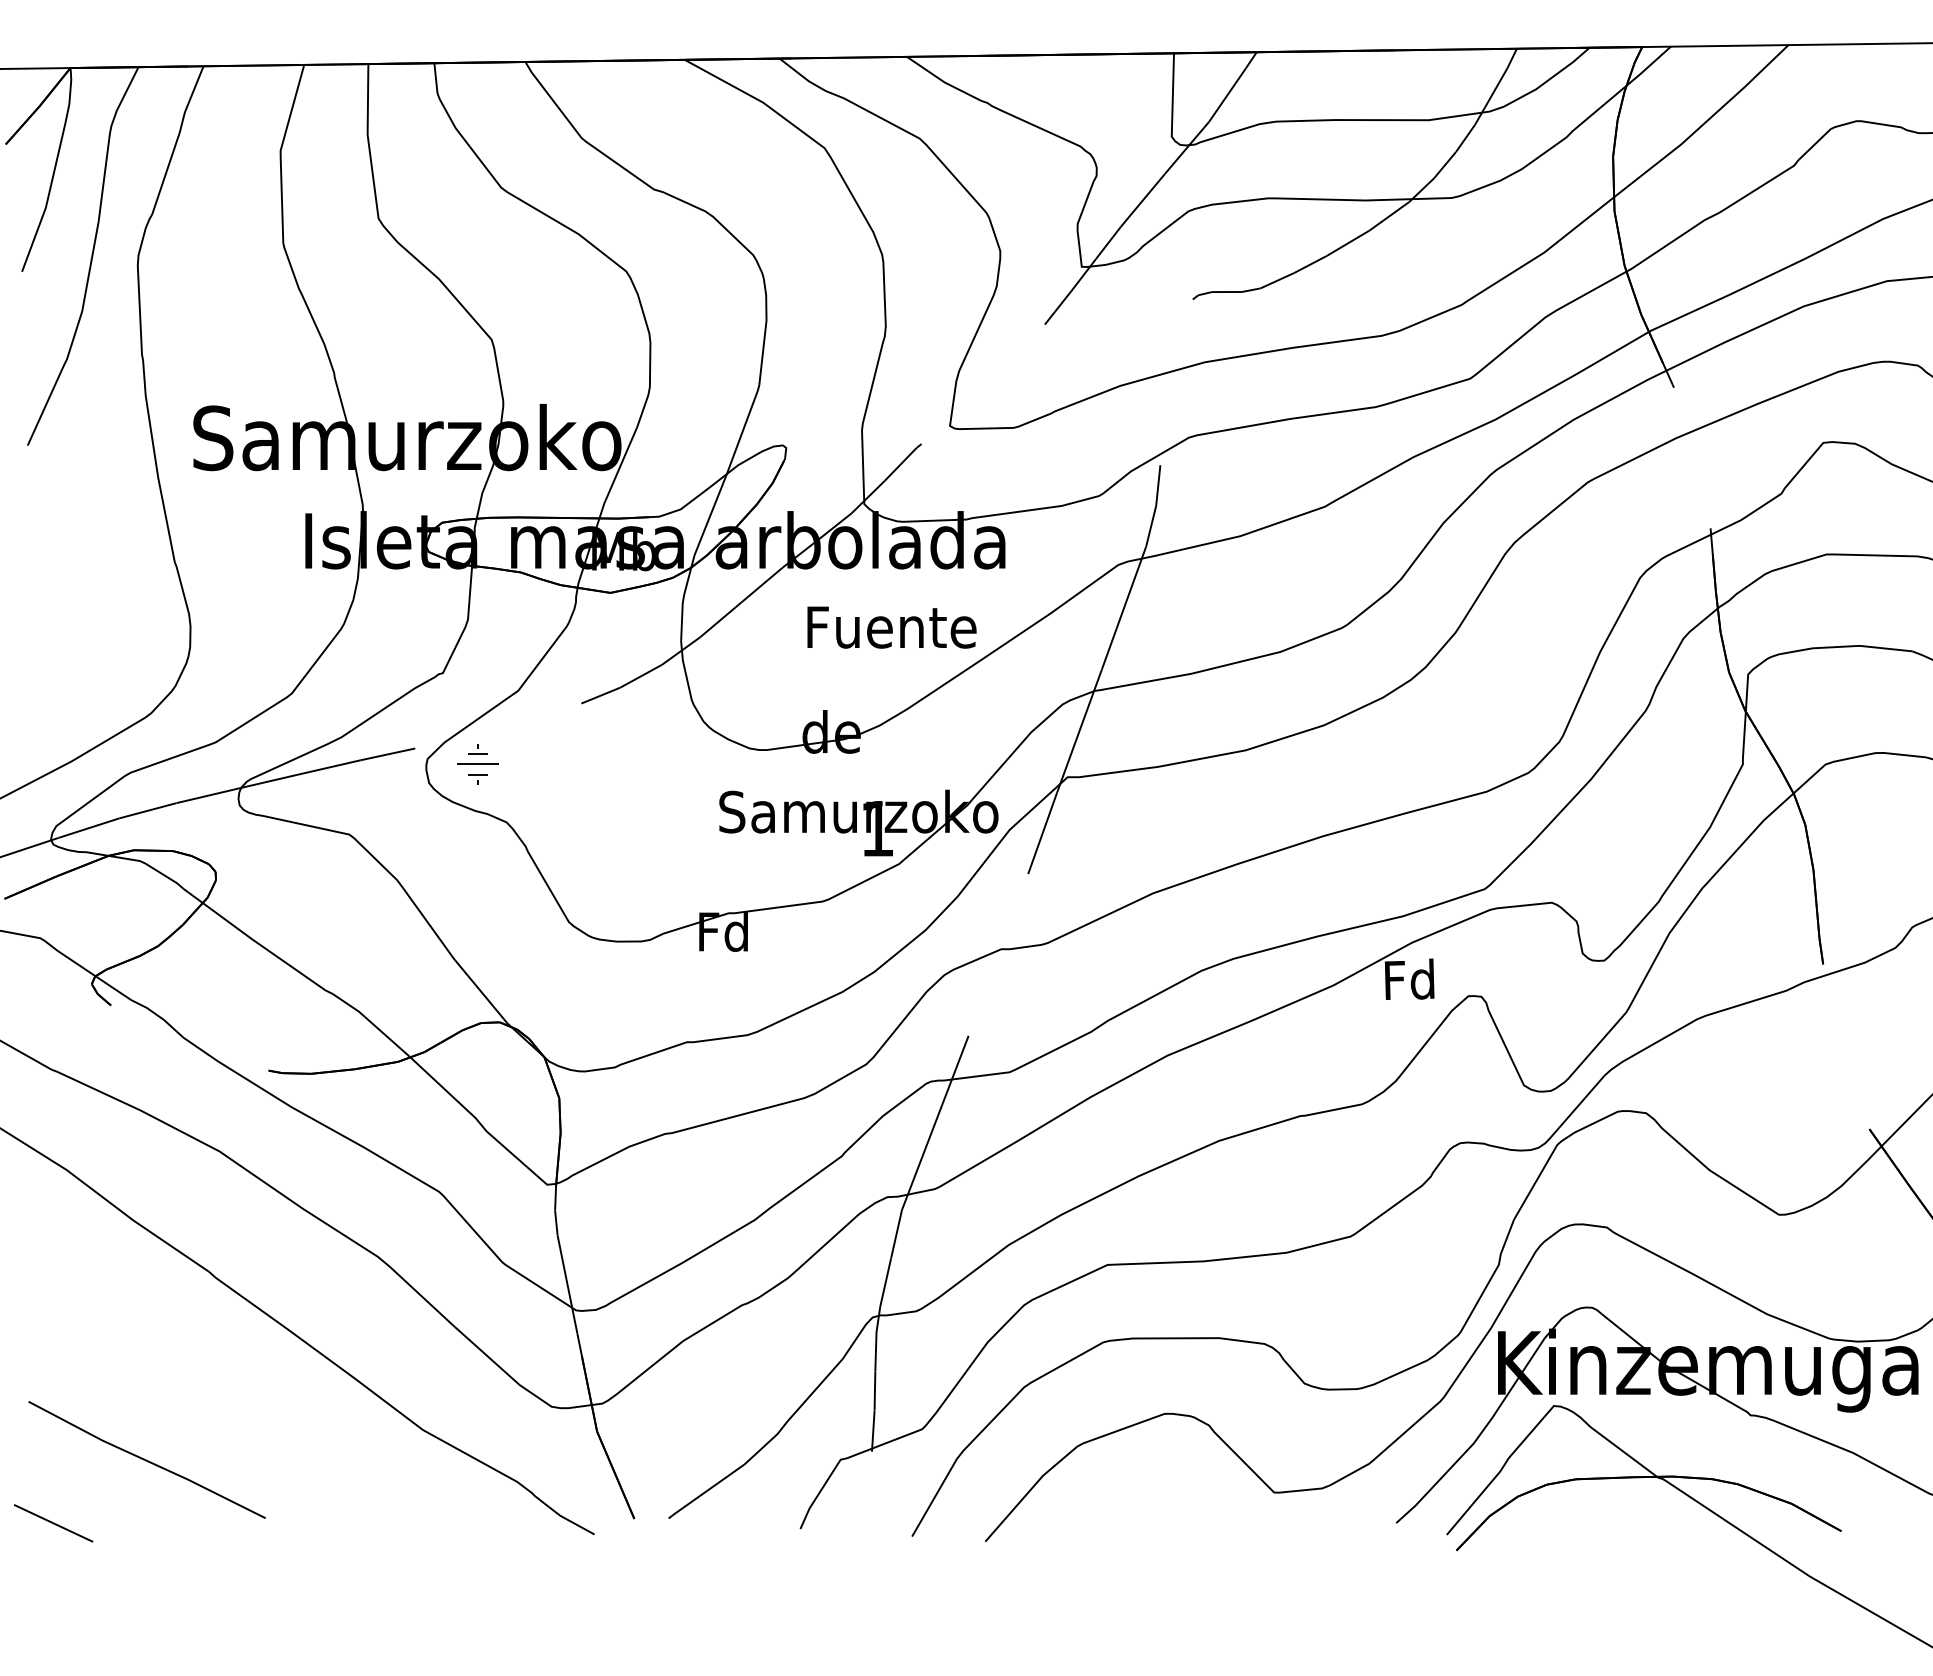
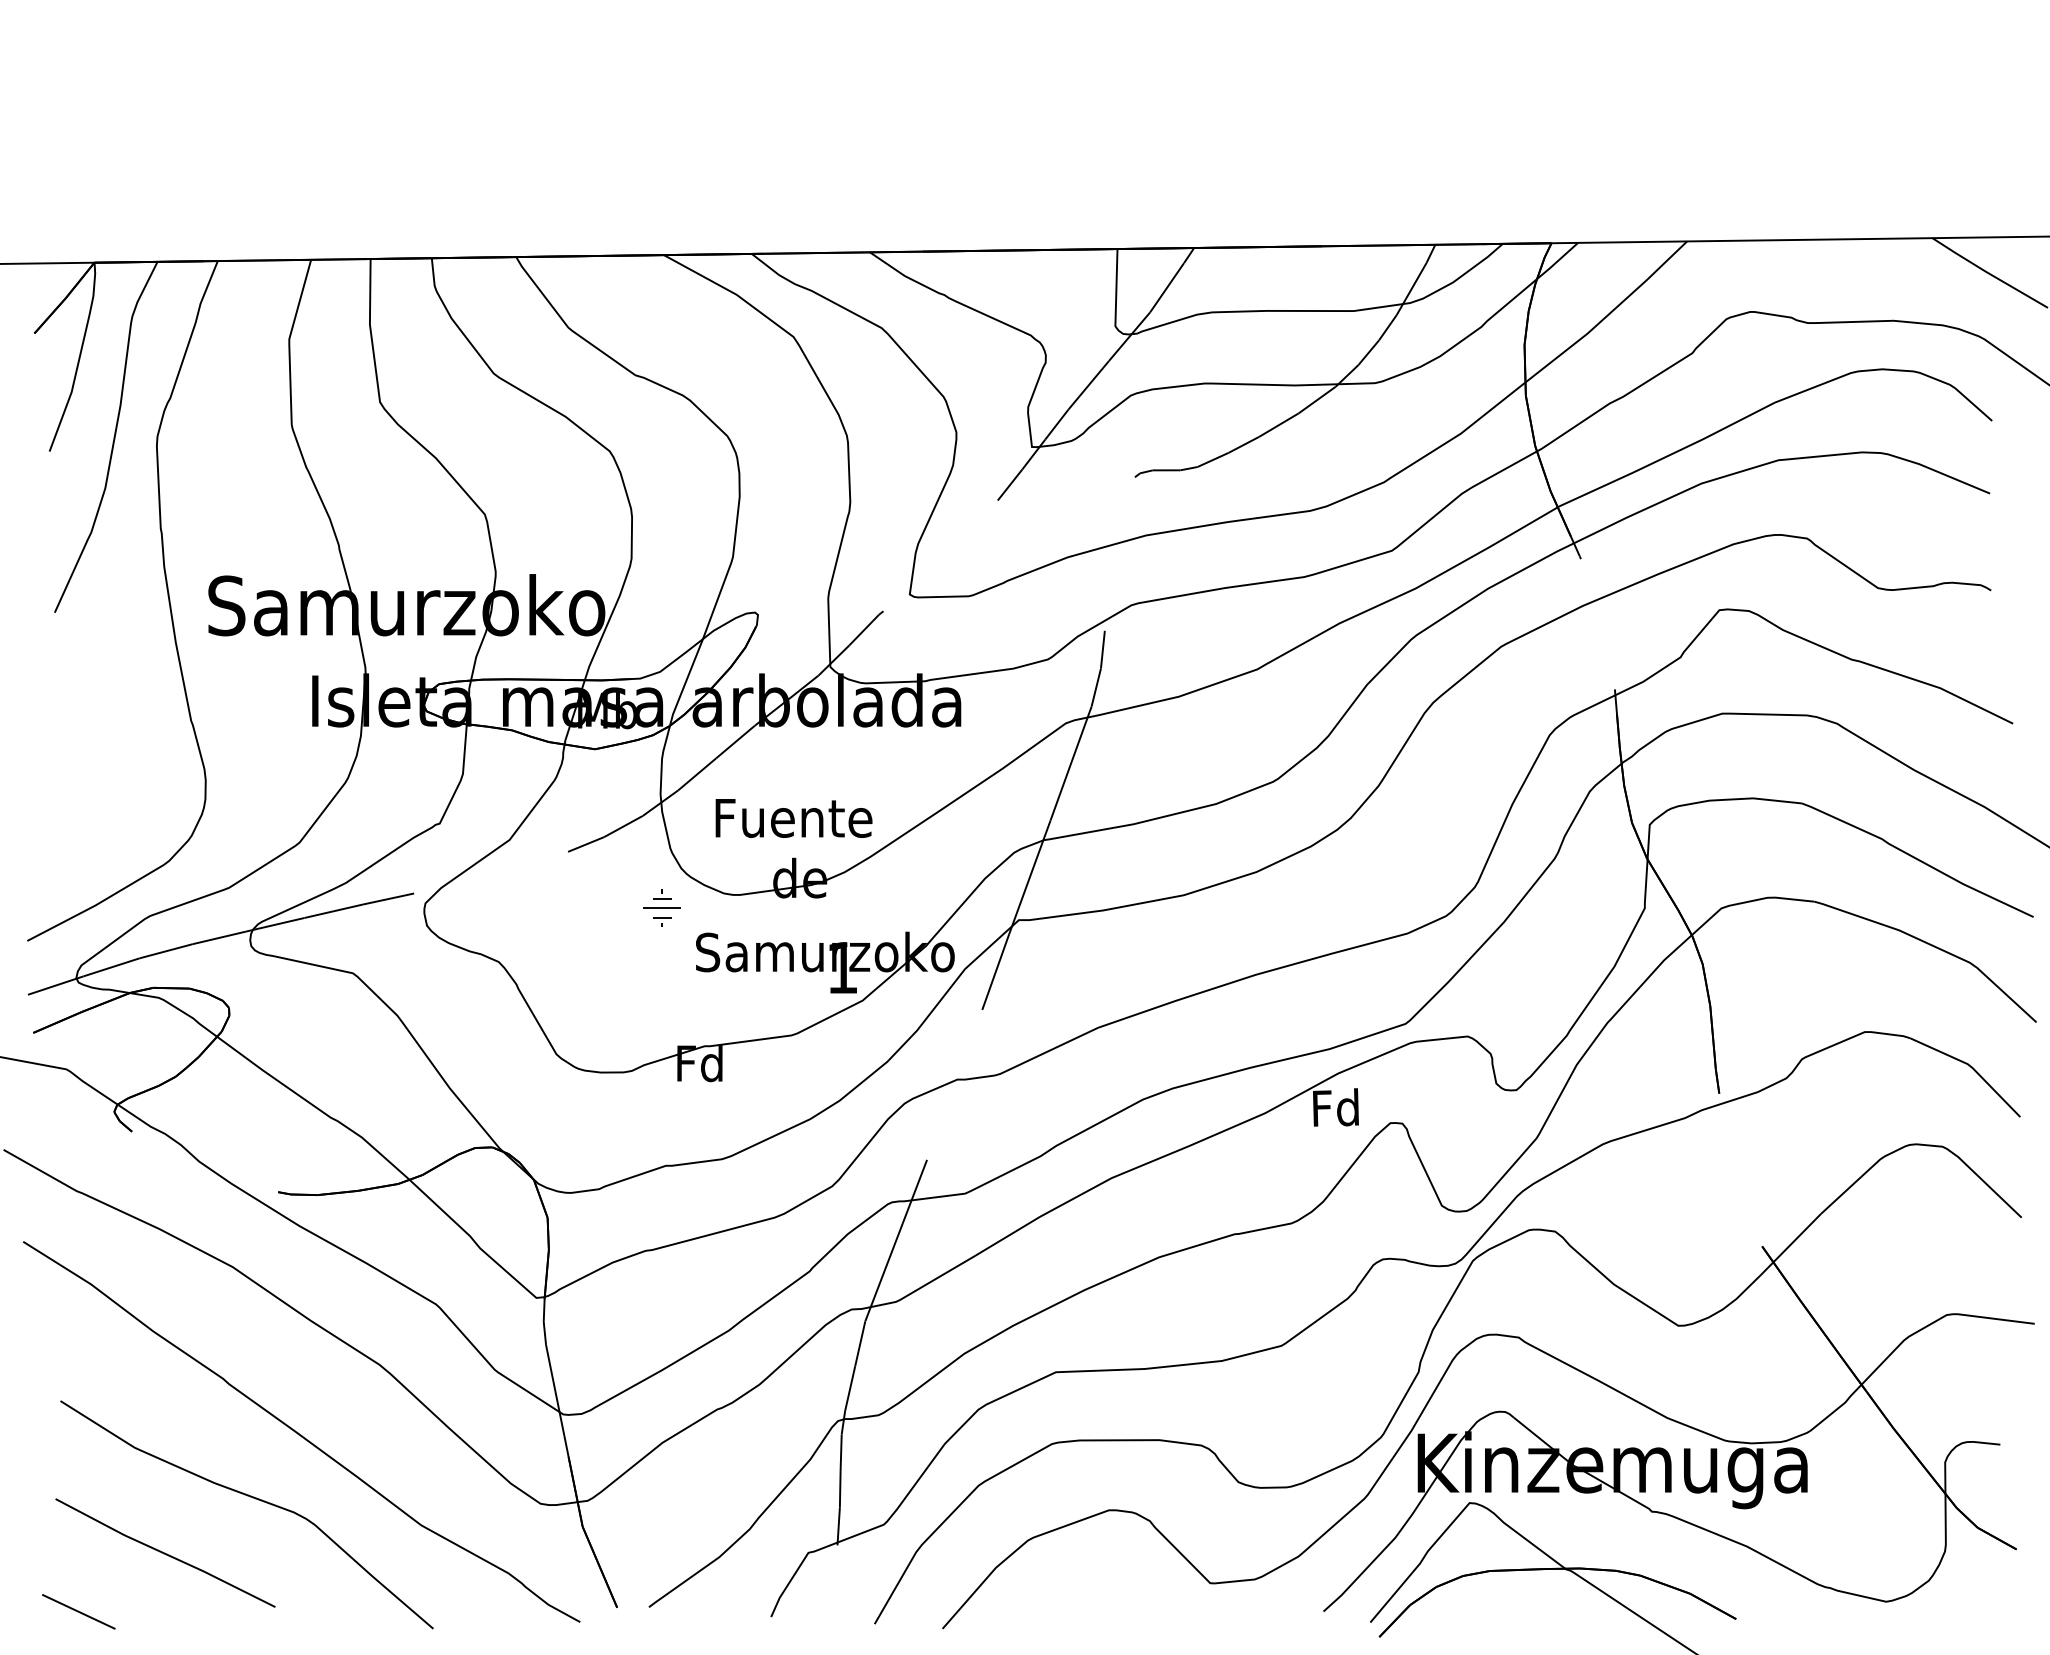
text: (891, 627) -> (793, 818), moved
part: (477, 763) -> (661, 907), moved
curve: (240, 1401) -> (252, 1498), added

